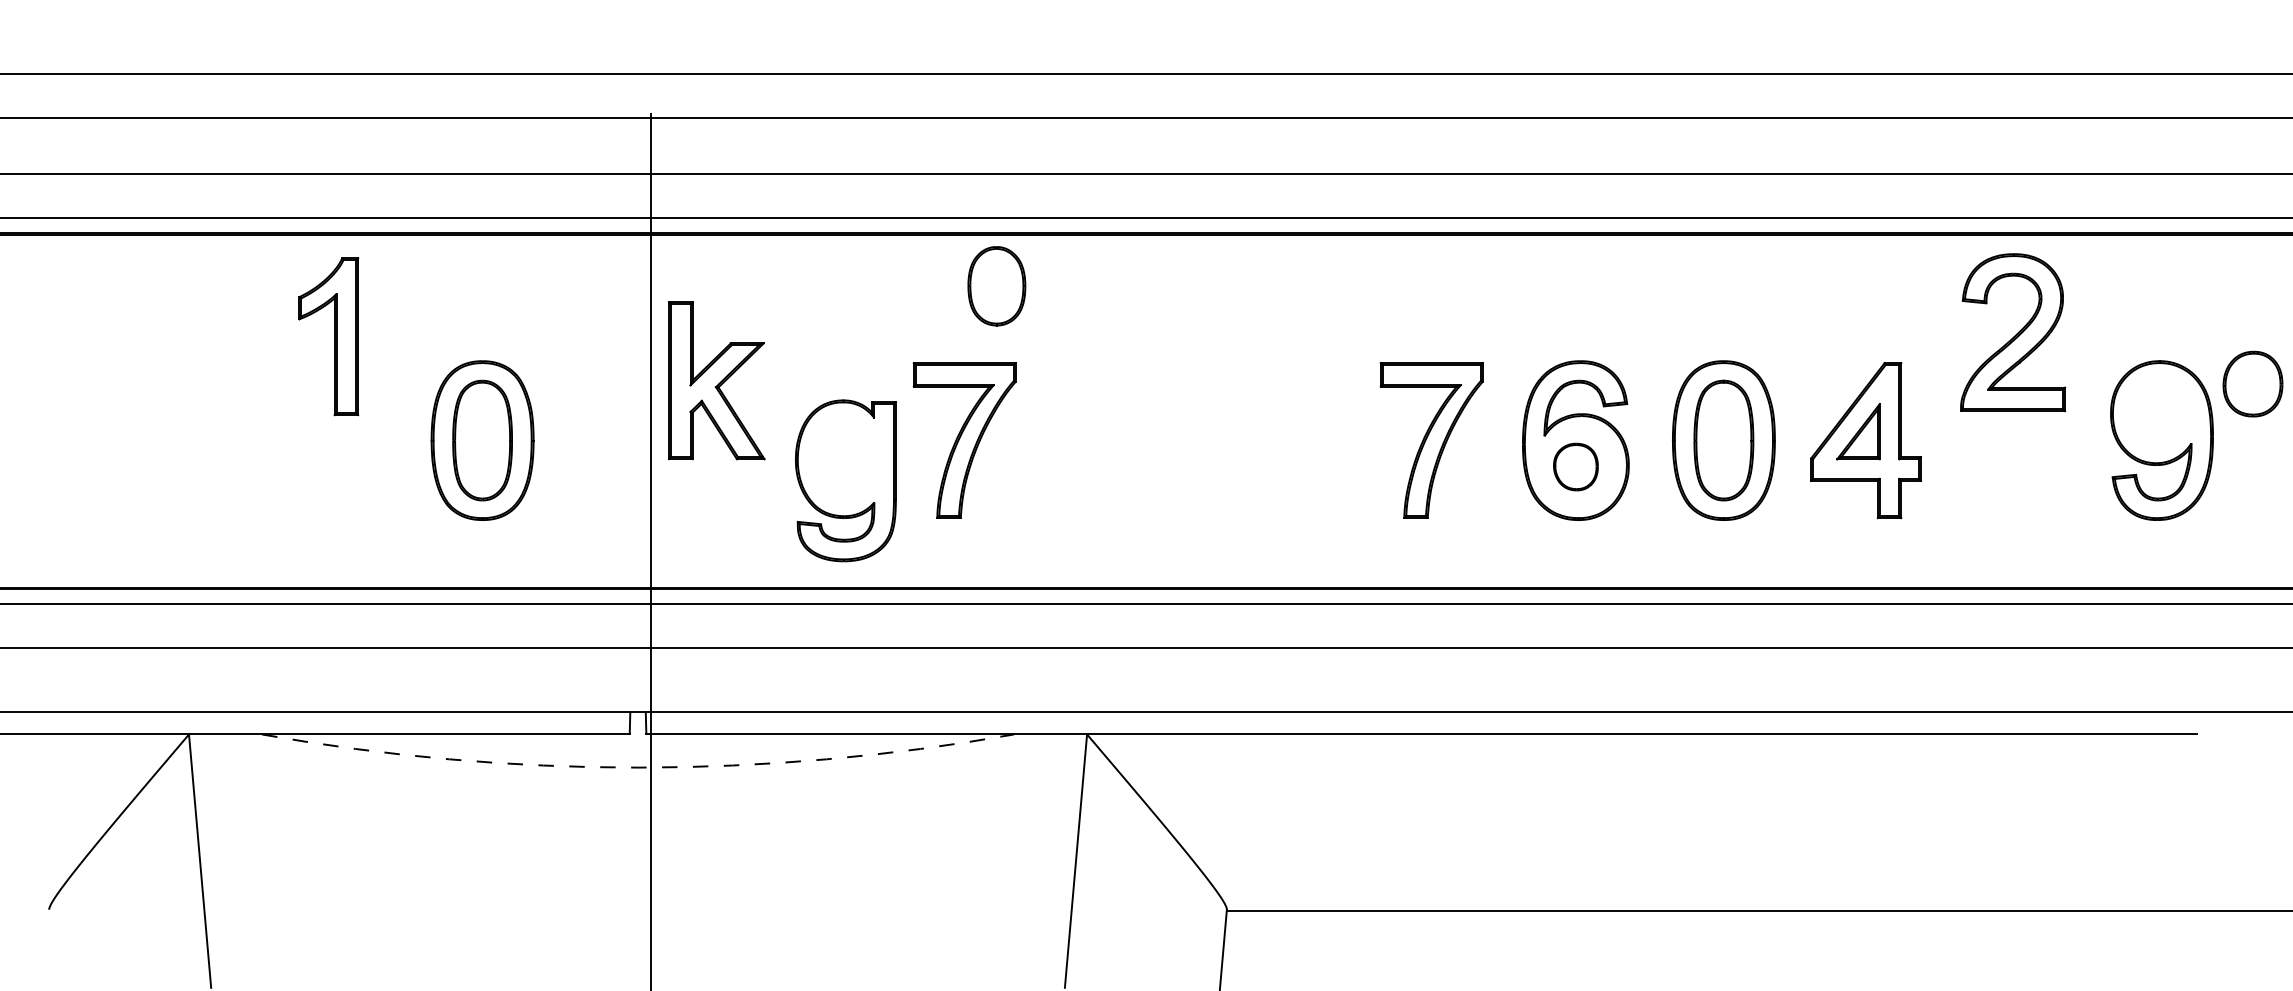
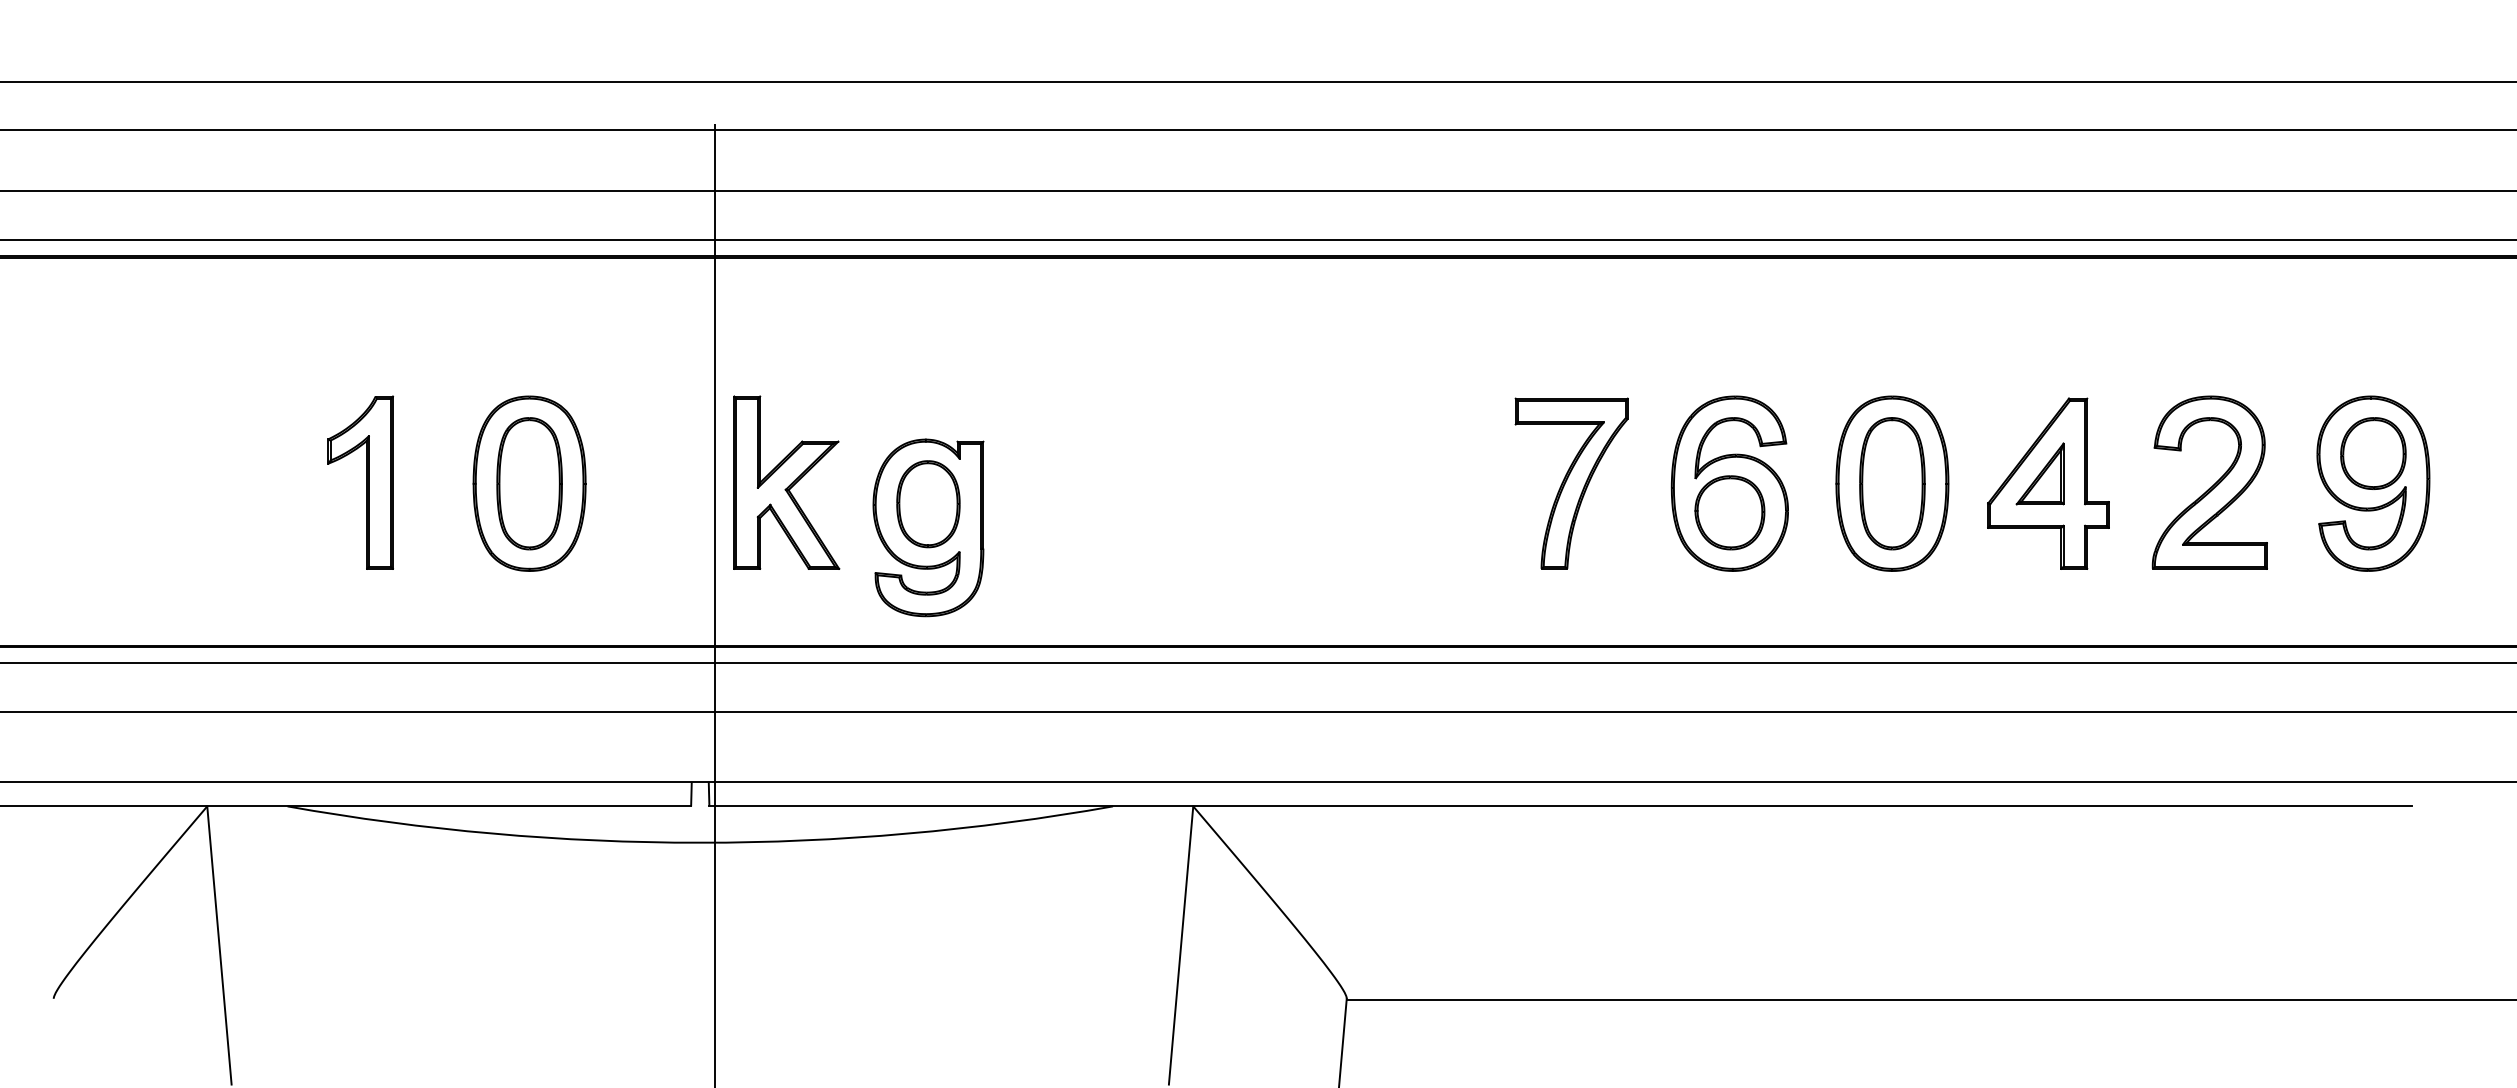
part: (996, 286) -> (928, 504), moved
part: (2013, 332) -> (2210, 482), moved
part: (328, 336) -> (360, 482), moved
part: (716, 380) -> (786, 482), moved
part: (2252, 383) -> (2372, 452), moved
part: (964, 440) -> (1058, 483), removed
part: (1575, 466) -> (1729, 512), size x1.43
arc: (638, 767) -> (700, 842), dashed -> solid

